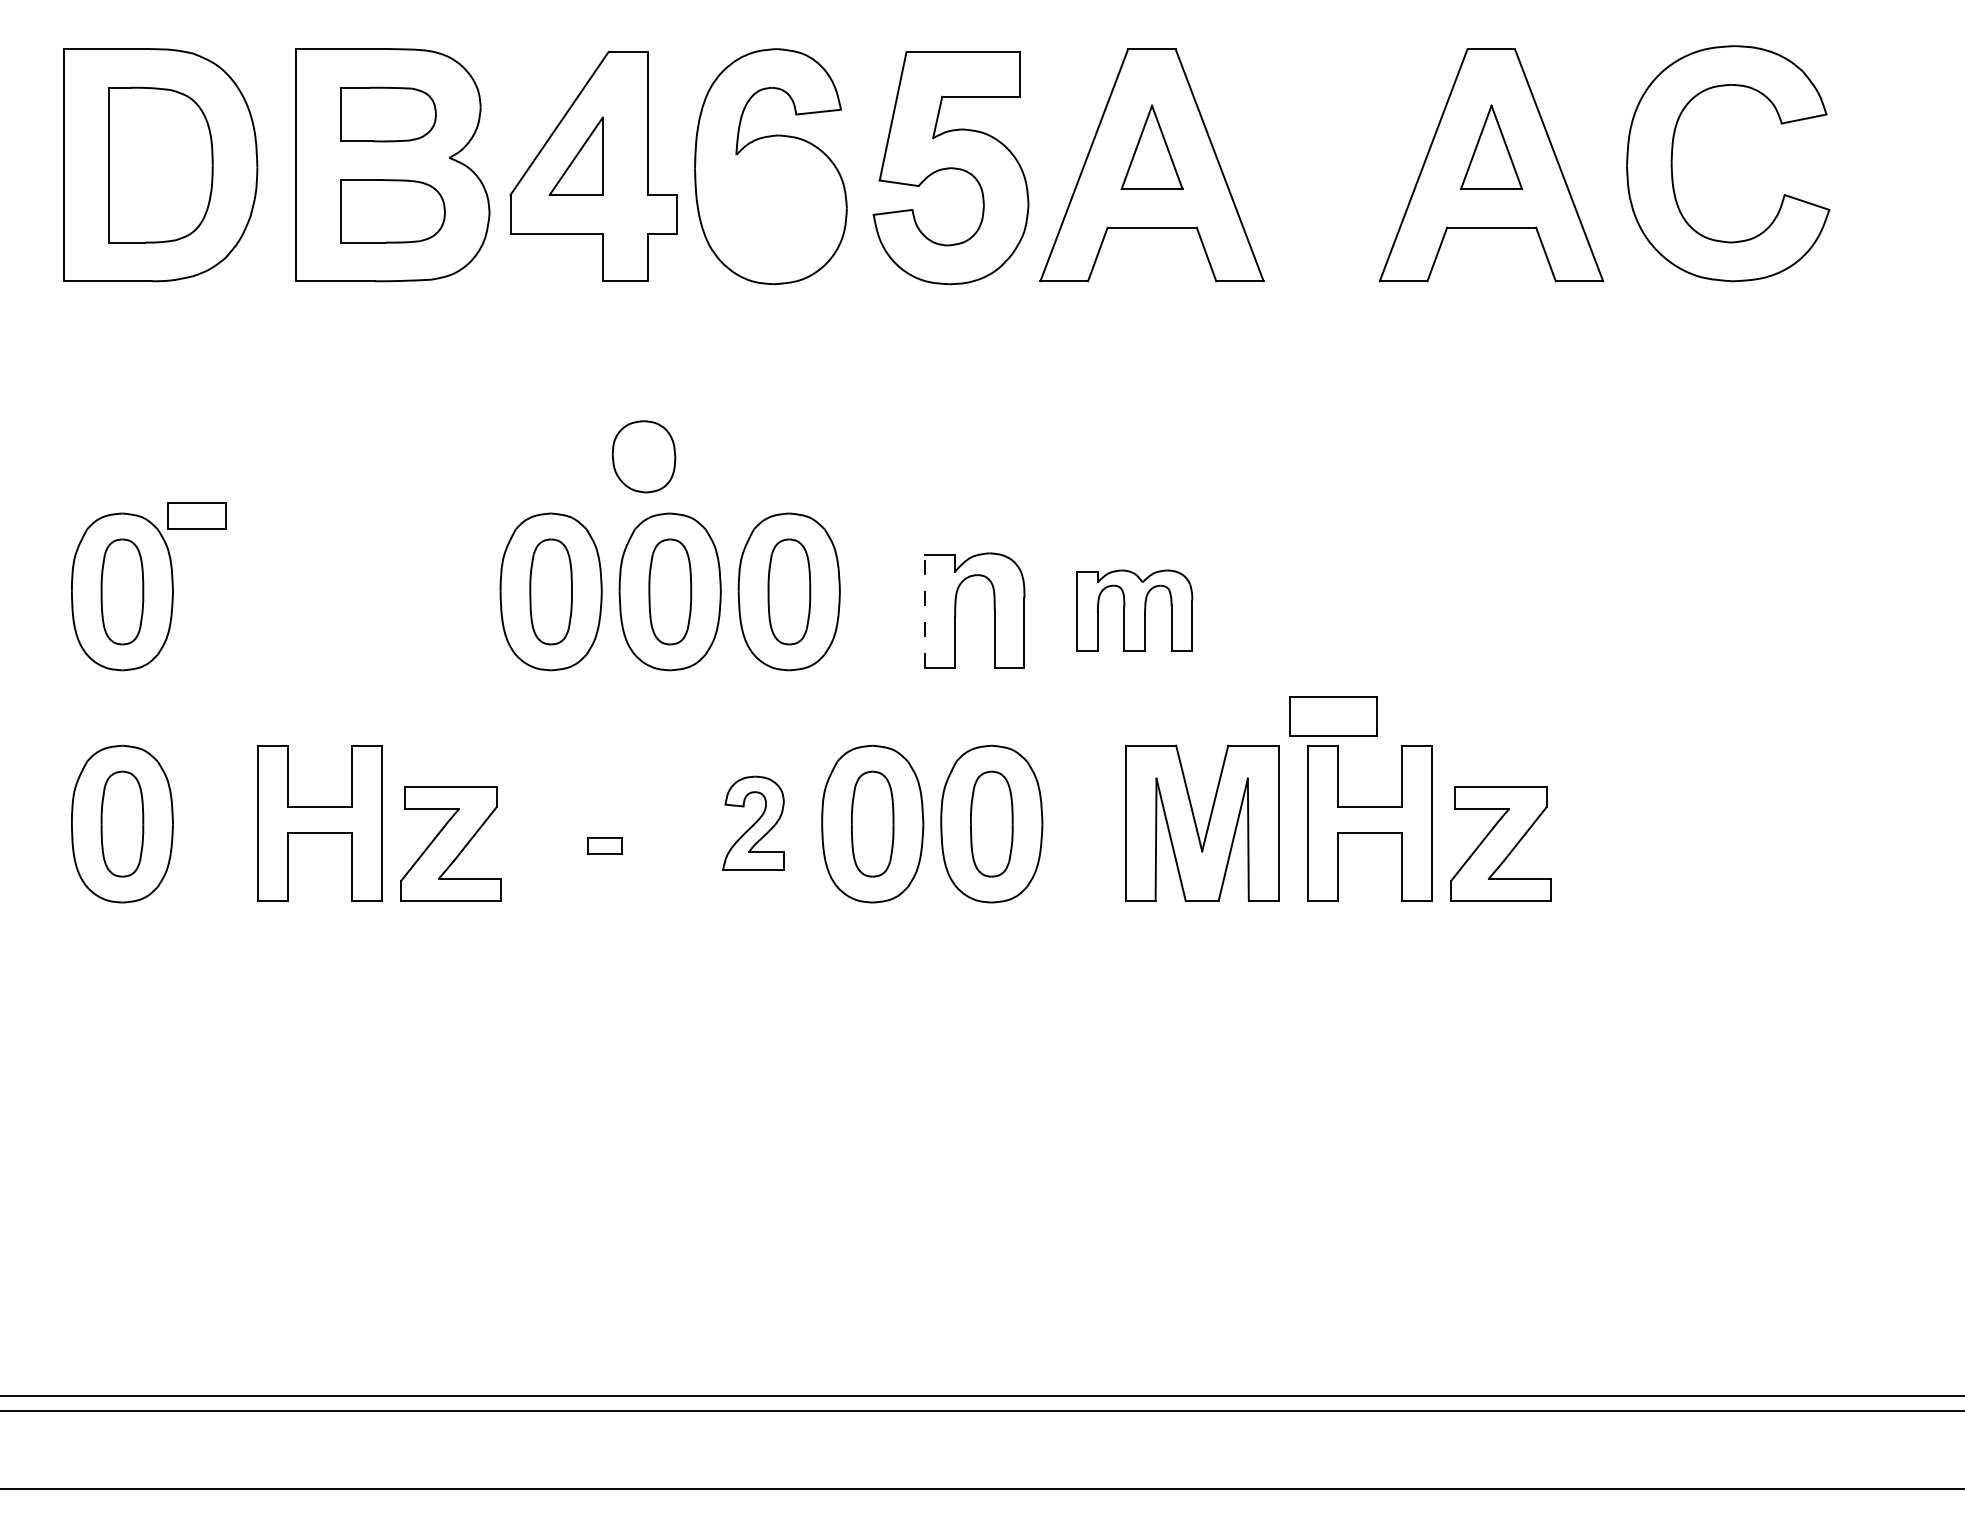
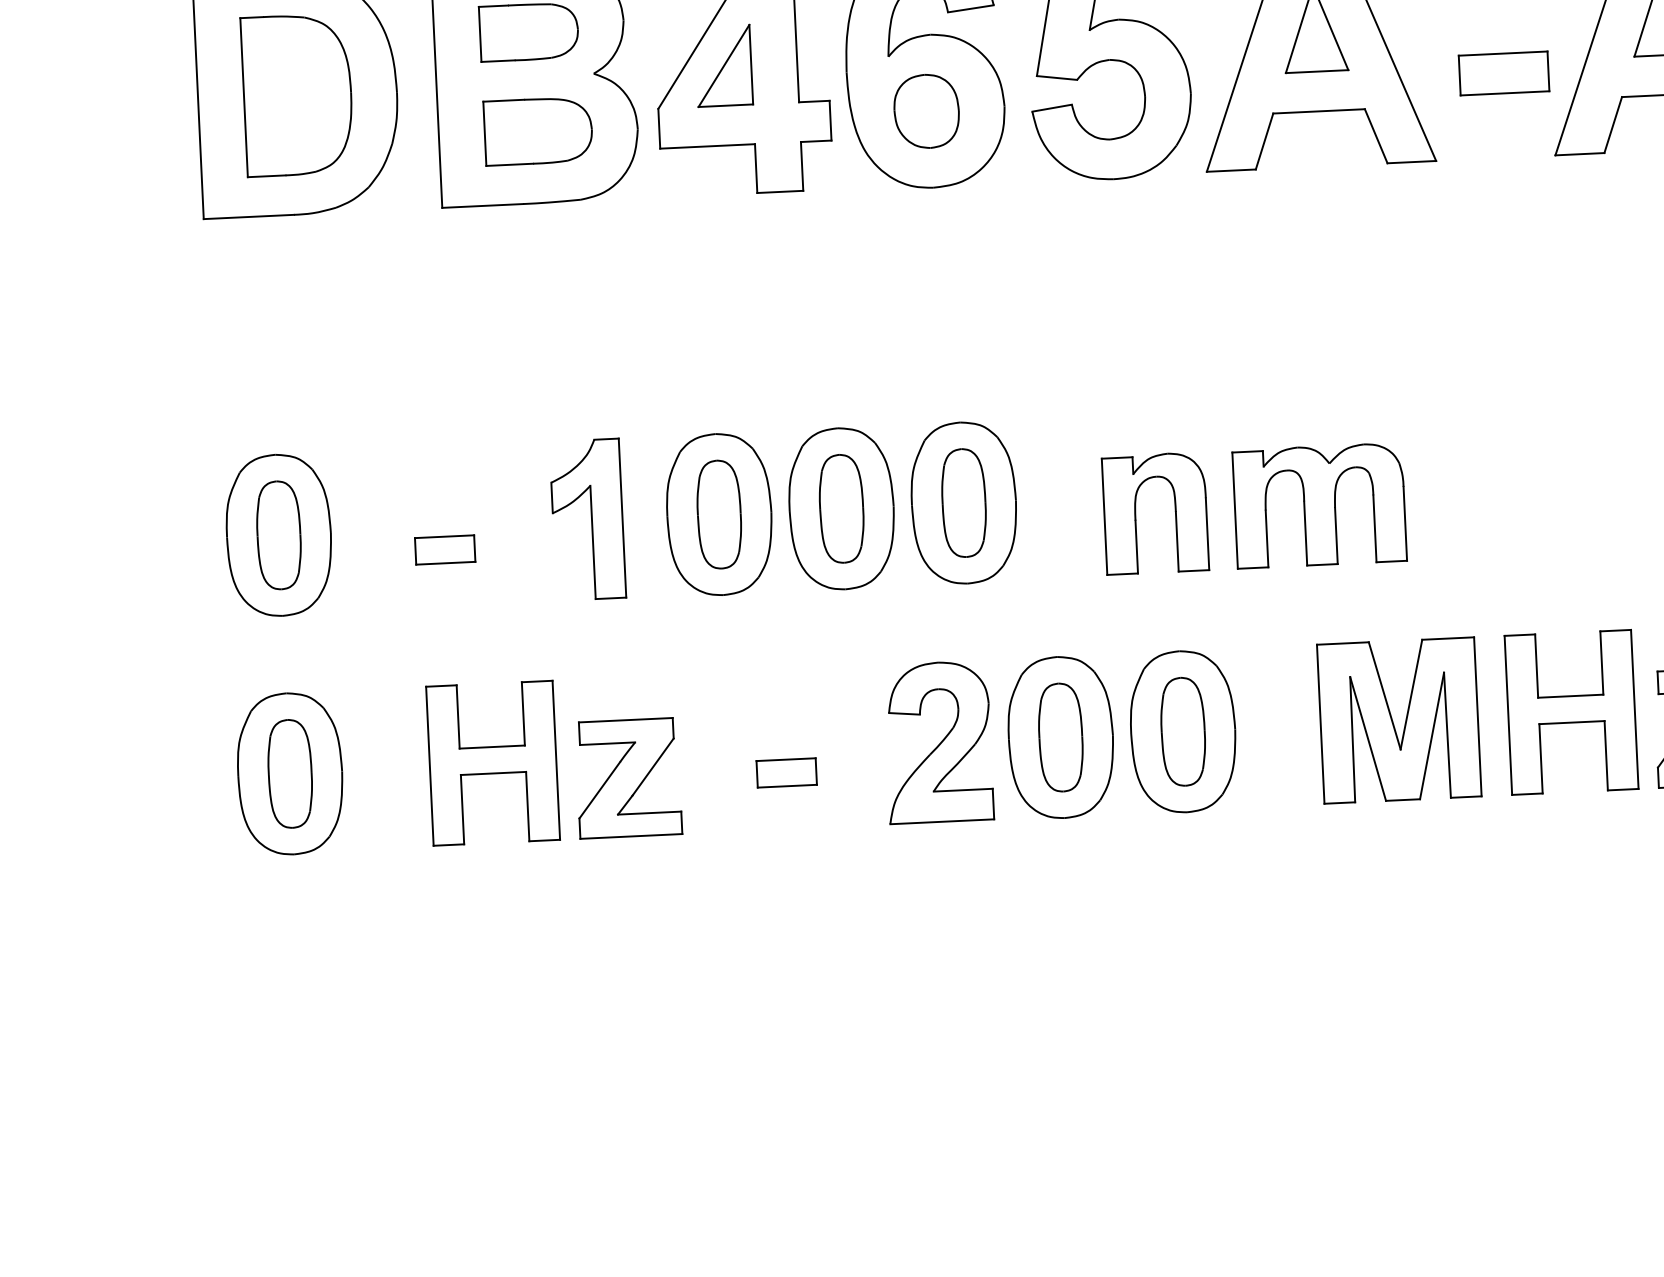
part: (643, 456) -> (926, 111), moved
part: (196, 515) -> (444, 549), moved
part: (422, 590) -> (587, 519), added
part: (1134, 610) -> (1319, 505), size x1.43
line: (925, 611) -> (1104, 516), dashed -> solid
part: (1333, 716) -> (1503, 73), moved
part: (753, 822) -> (938, 741), size x1.67
part: (604, 845) -> (786, 772), size x1.67

